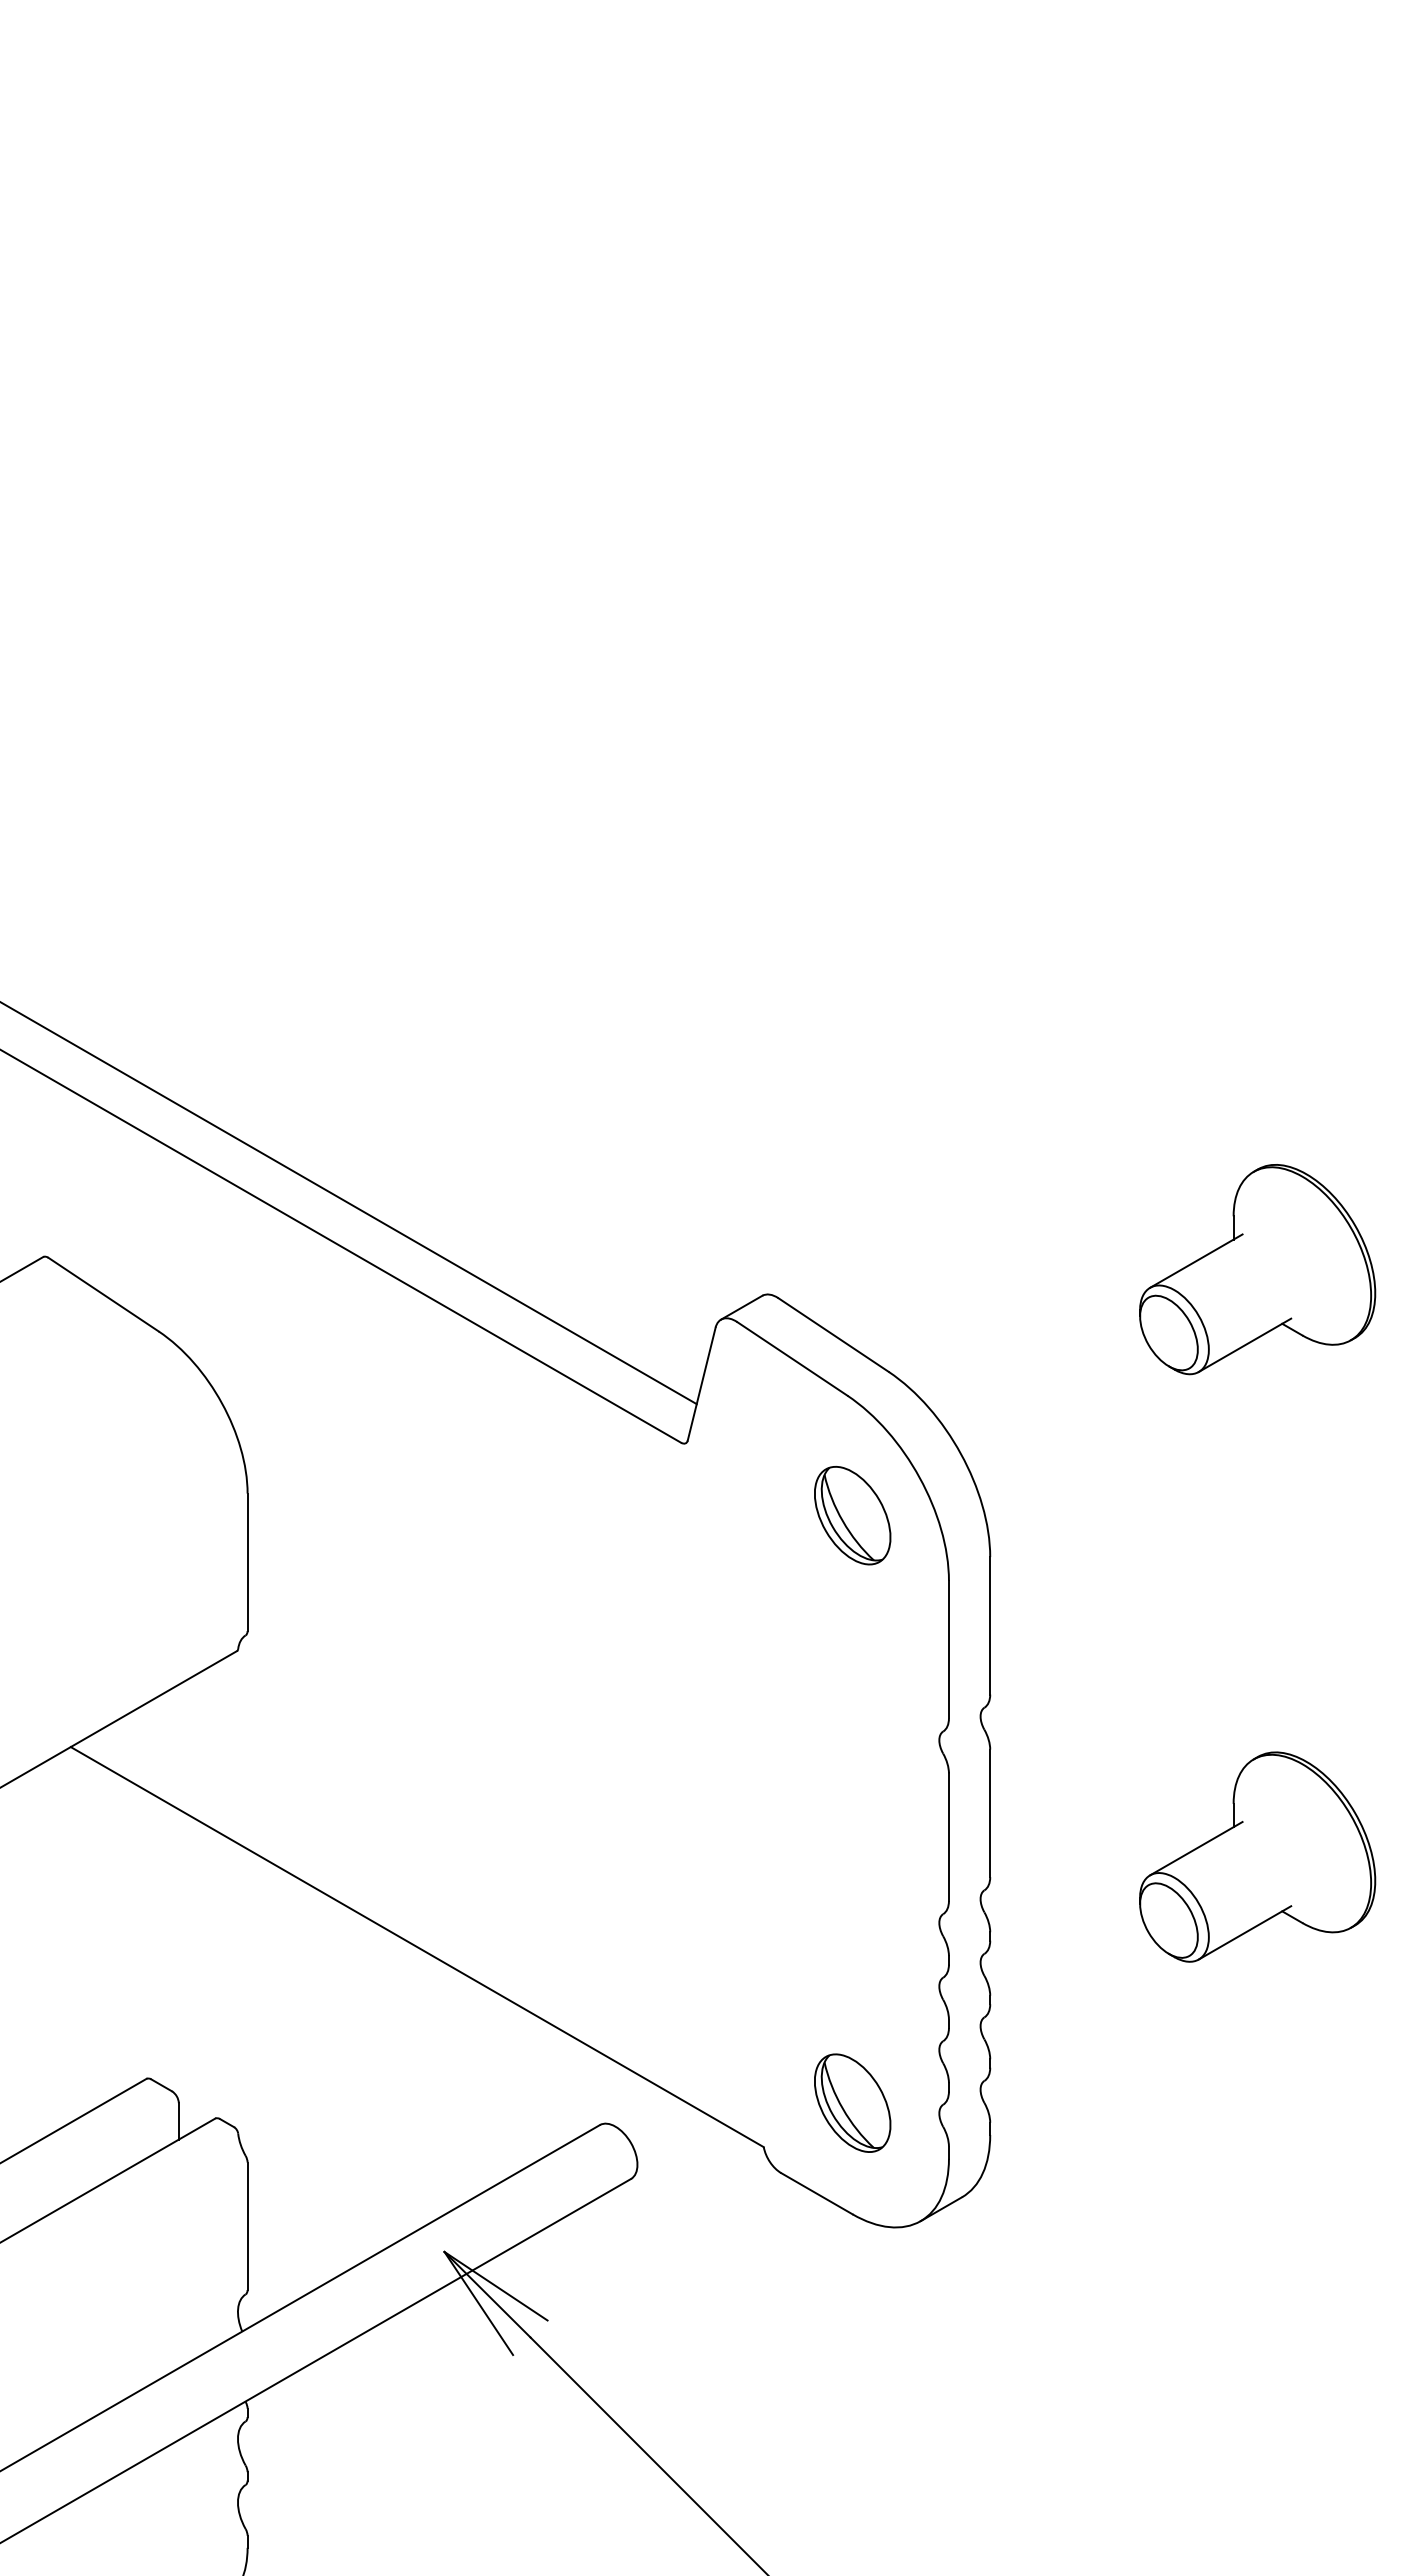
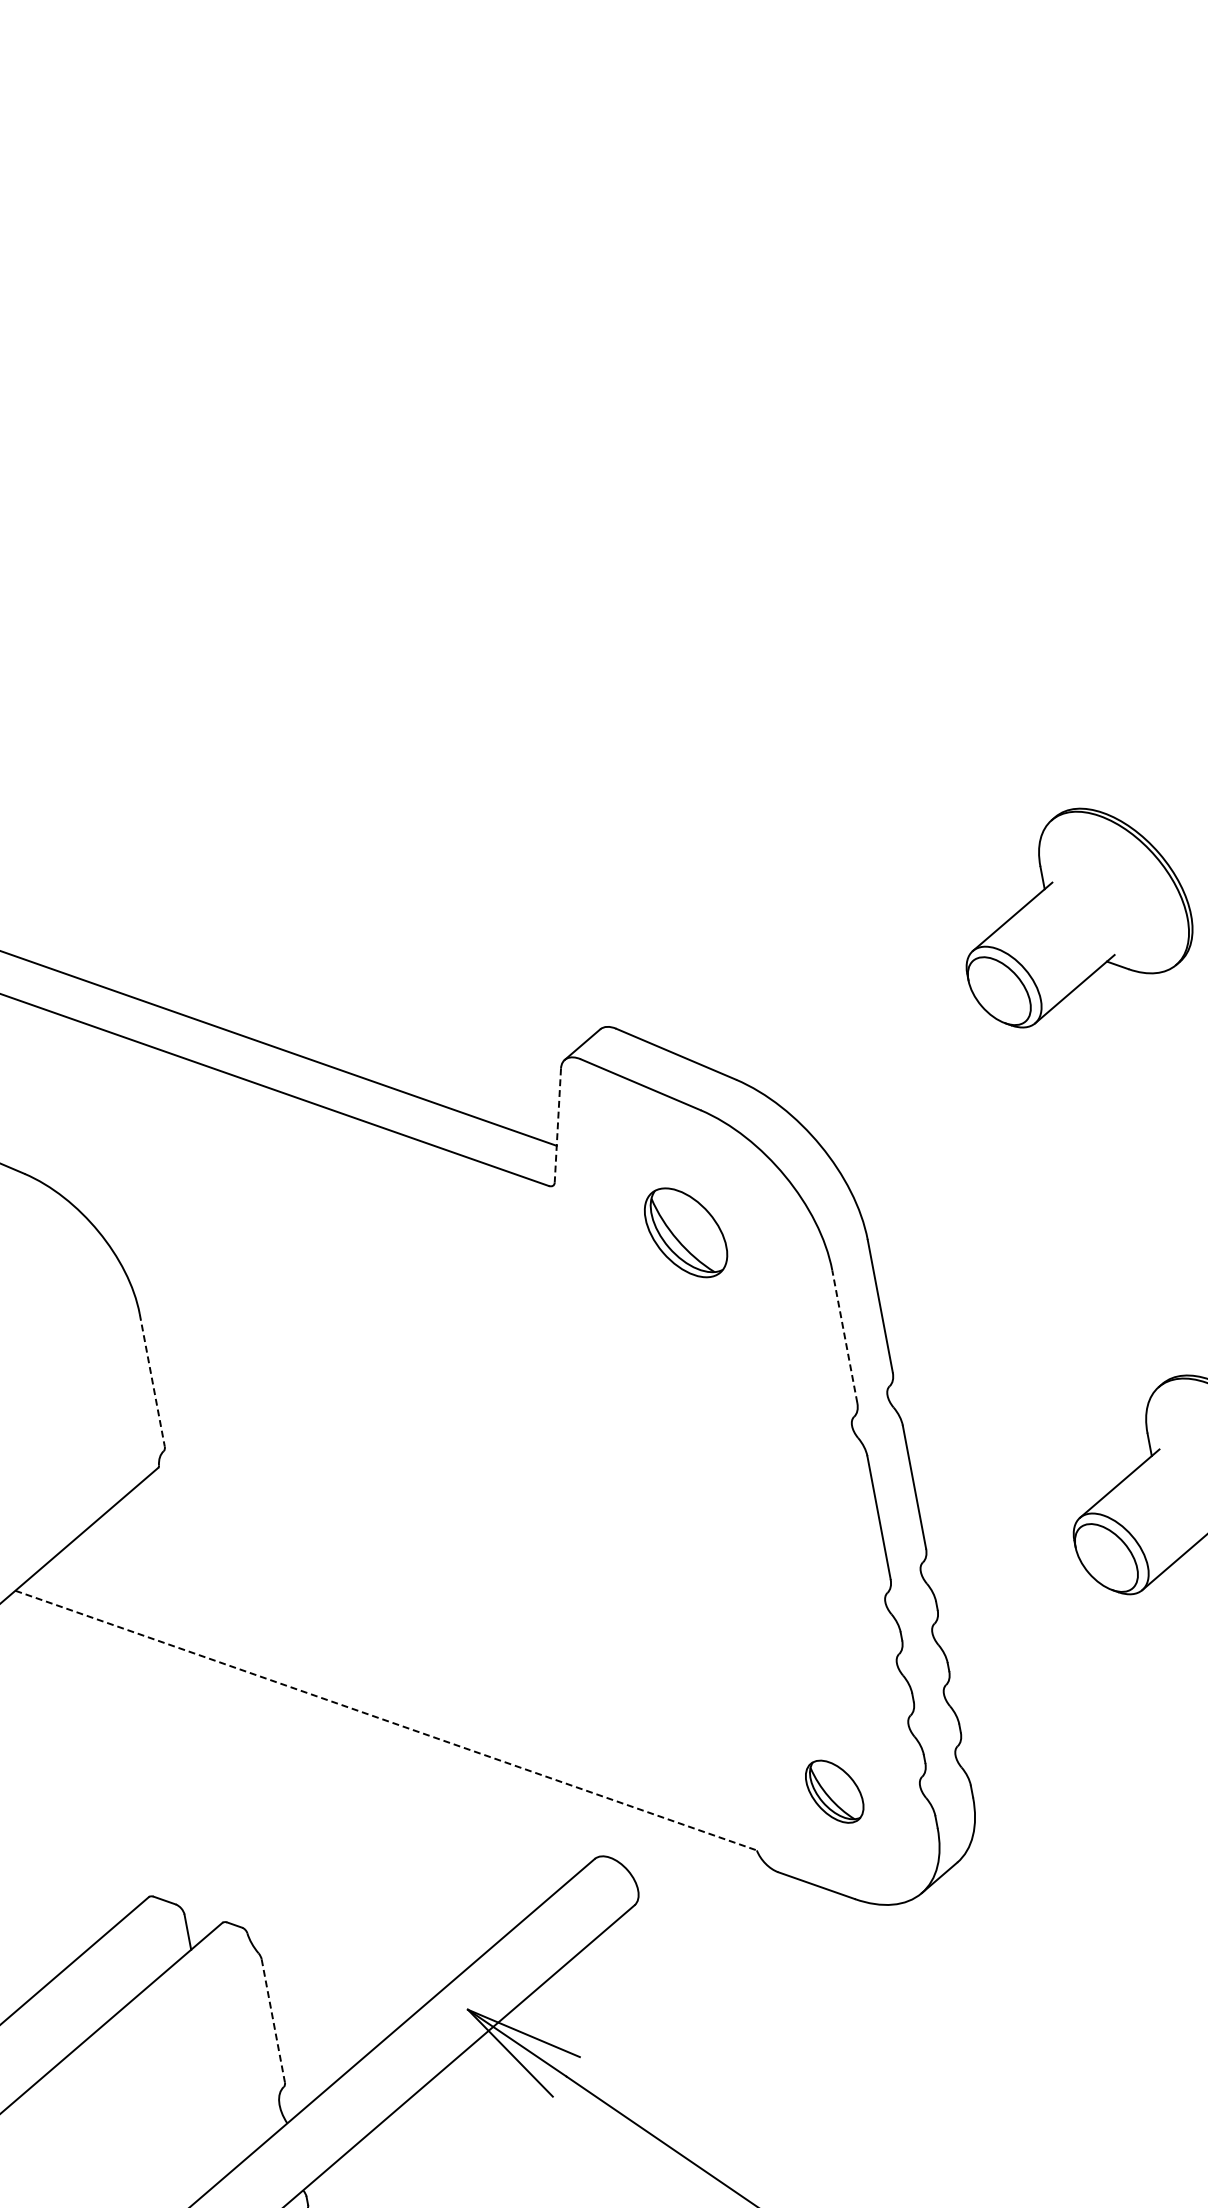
line: (701, 1384) -> (557, 1126), solid -> dashed
part: (852, 1515) -> (685, 1232), moved
line: (247, 1562) -> (152, 1380), solid -> dashed
line: (948, 1649) -> (844, 1336), solid -> dashed
line: (417, 1947) -> (386, 1720), solid -> dashed
part: (852, 2102) -> (834, 1791), size x0.7
line: (247, 2226) -> (273, 2021), solid -> dashed

